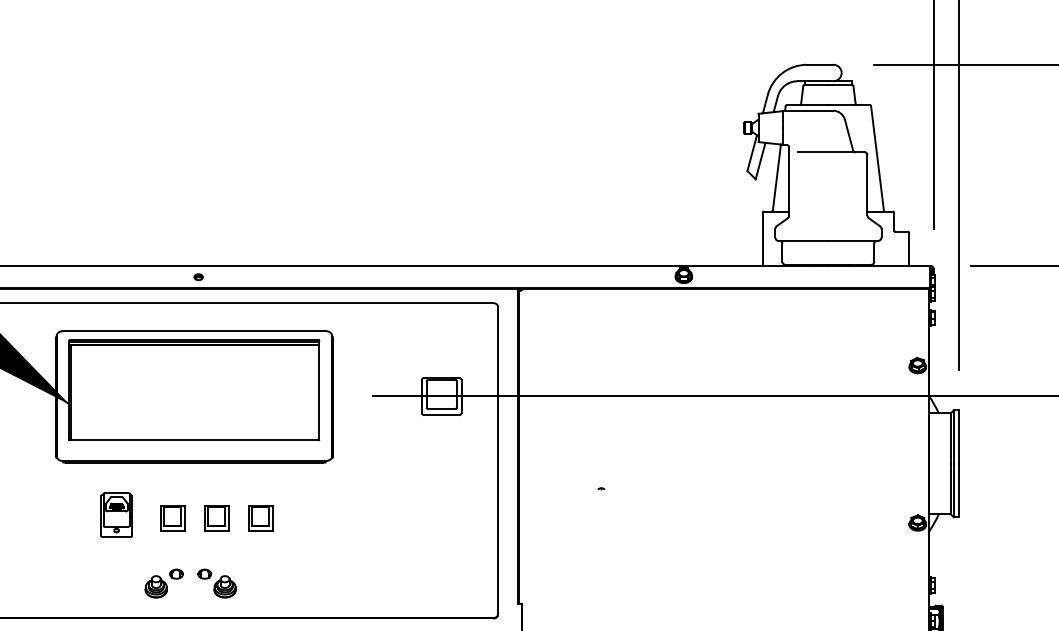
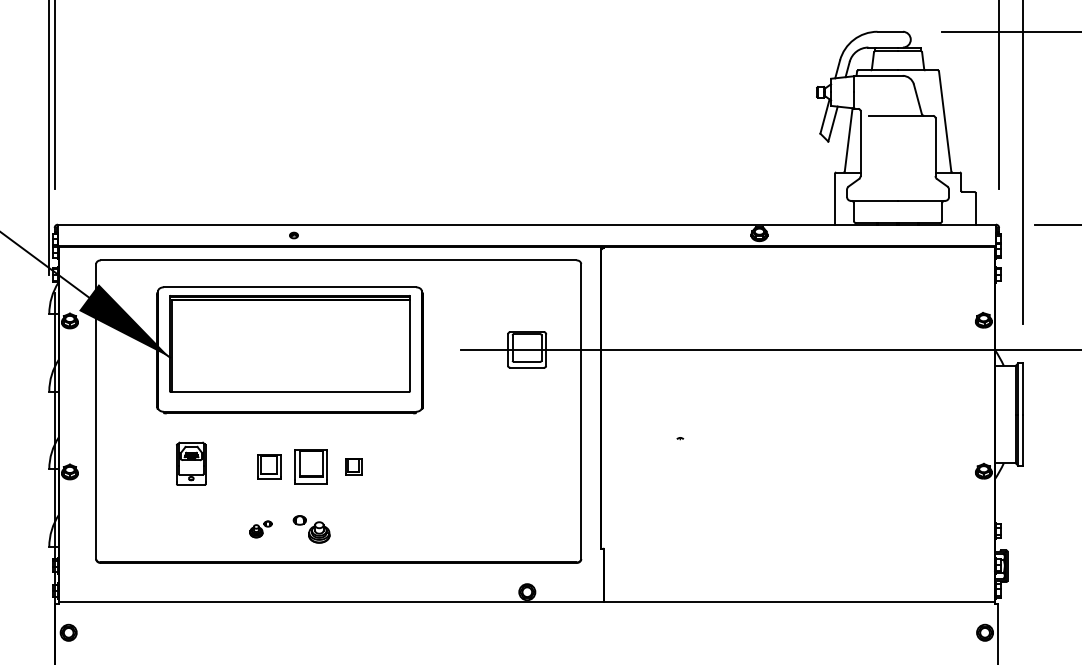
part: (116, 514) -> (191, 463), moved
part: (216, 518) -> (311, 466), size x1.4
part: (260, 518) -> (353, 466), size x0.7
part: (163, 583) -> (260, 529), size x0.6

